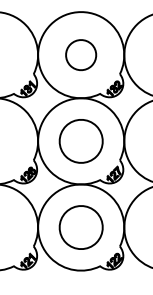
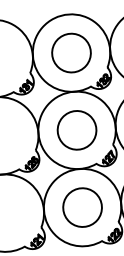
part: (80, 54) -> (70, 52), size x1.43

